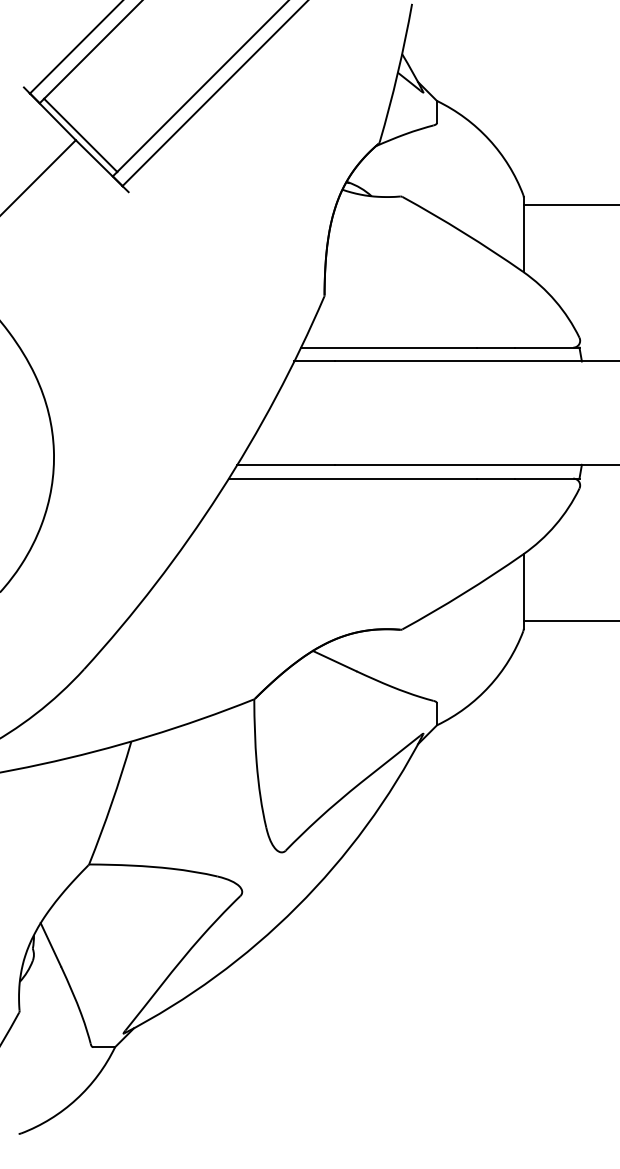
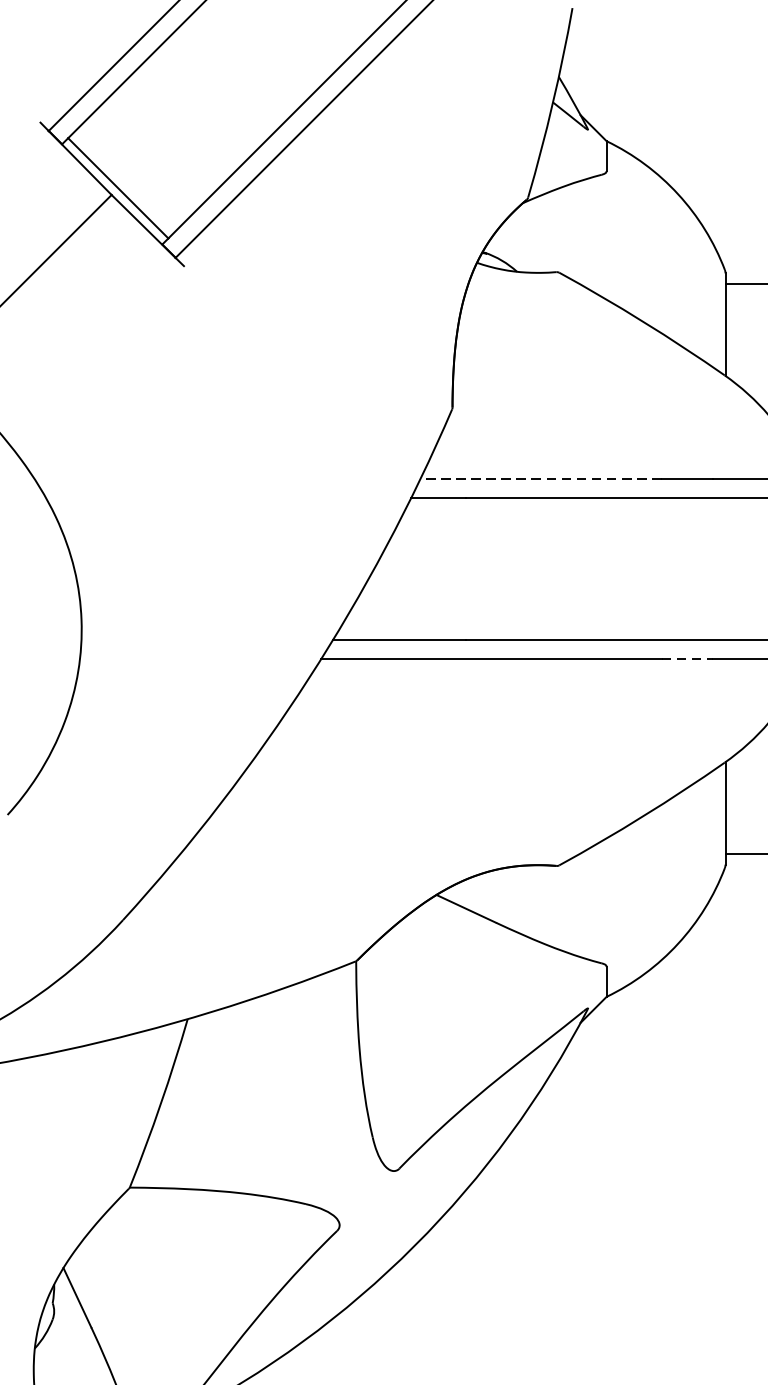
line: (388, 347) -> (540, 479), solid -> dashed
line: (495, 478) -> (686, 658), solid -> dashed

